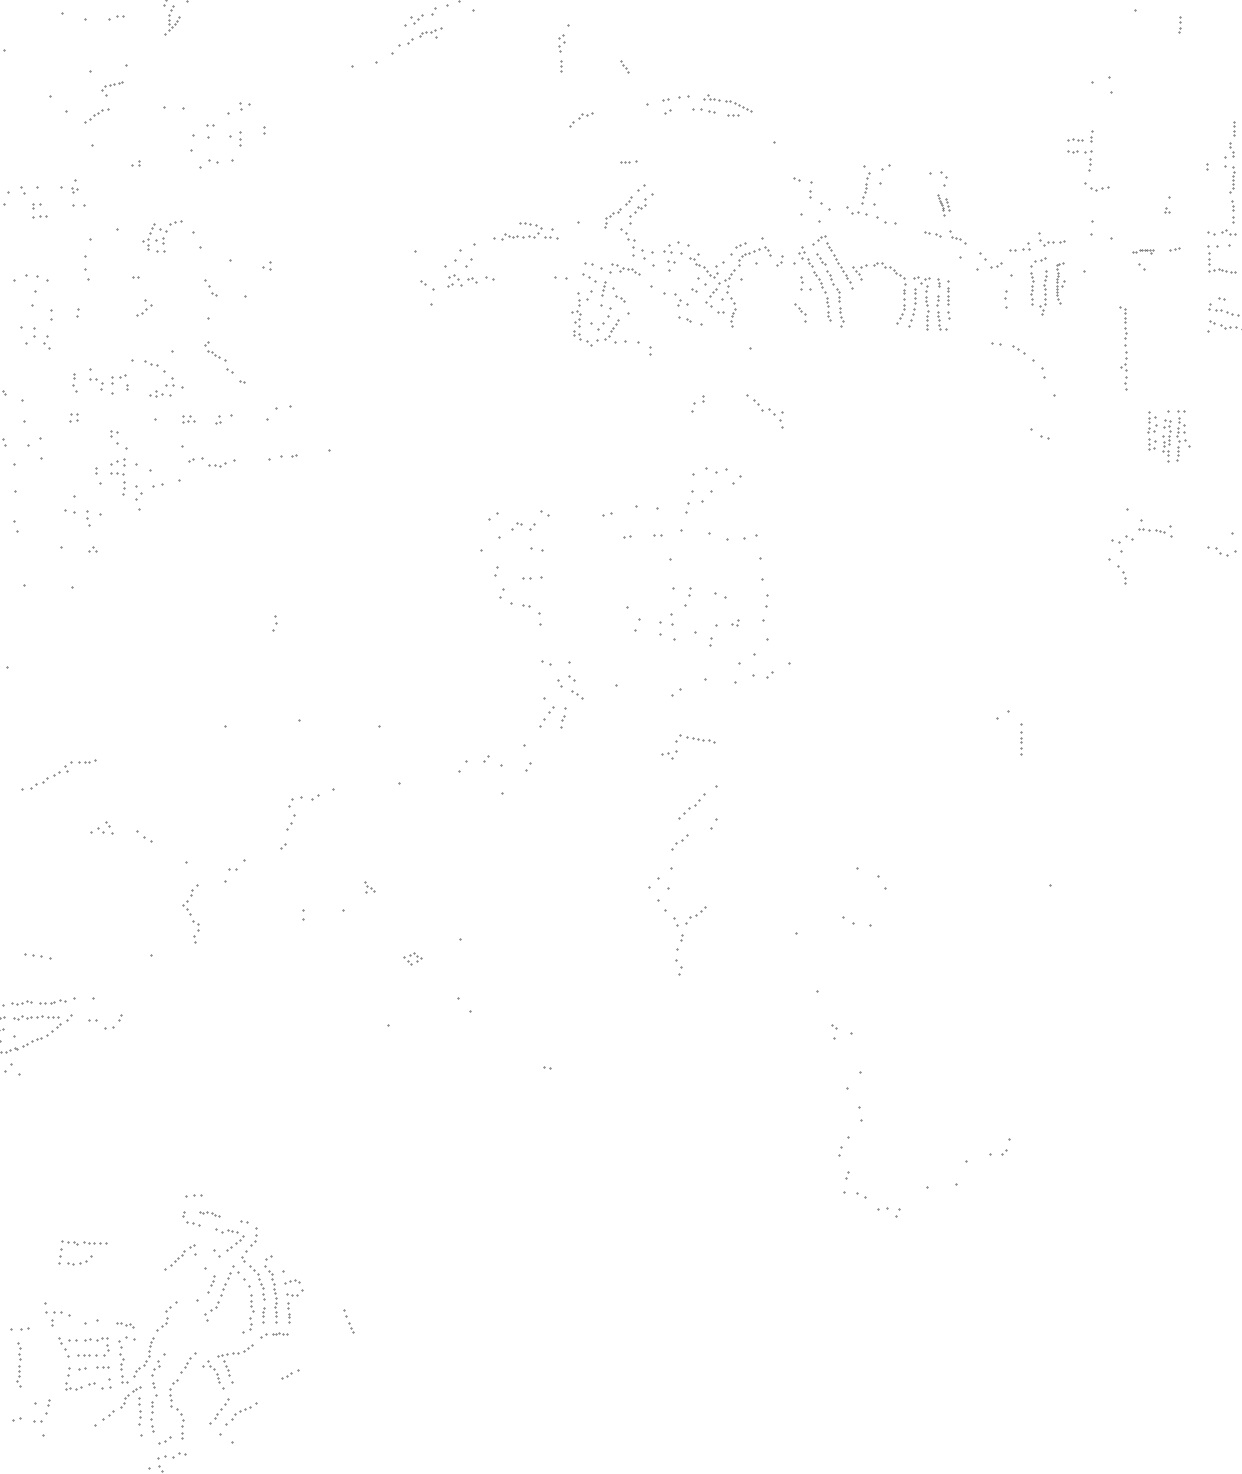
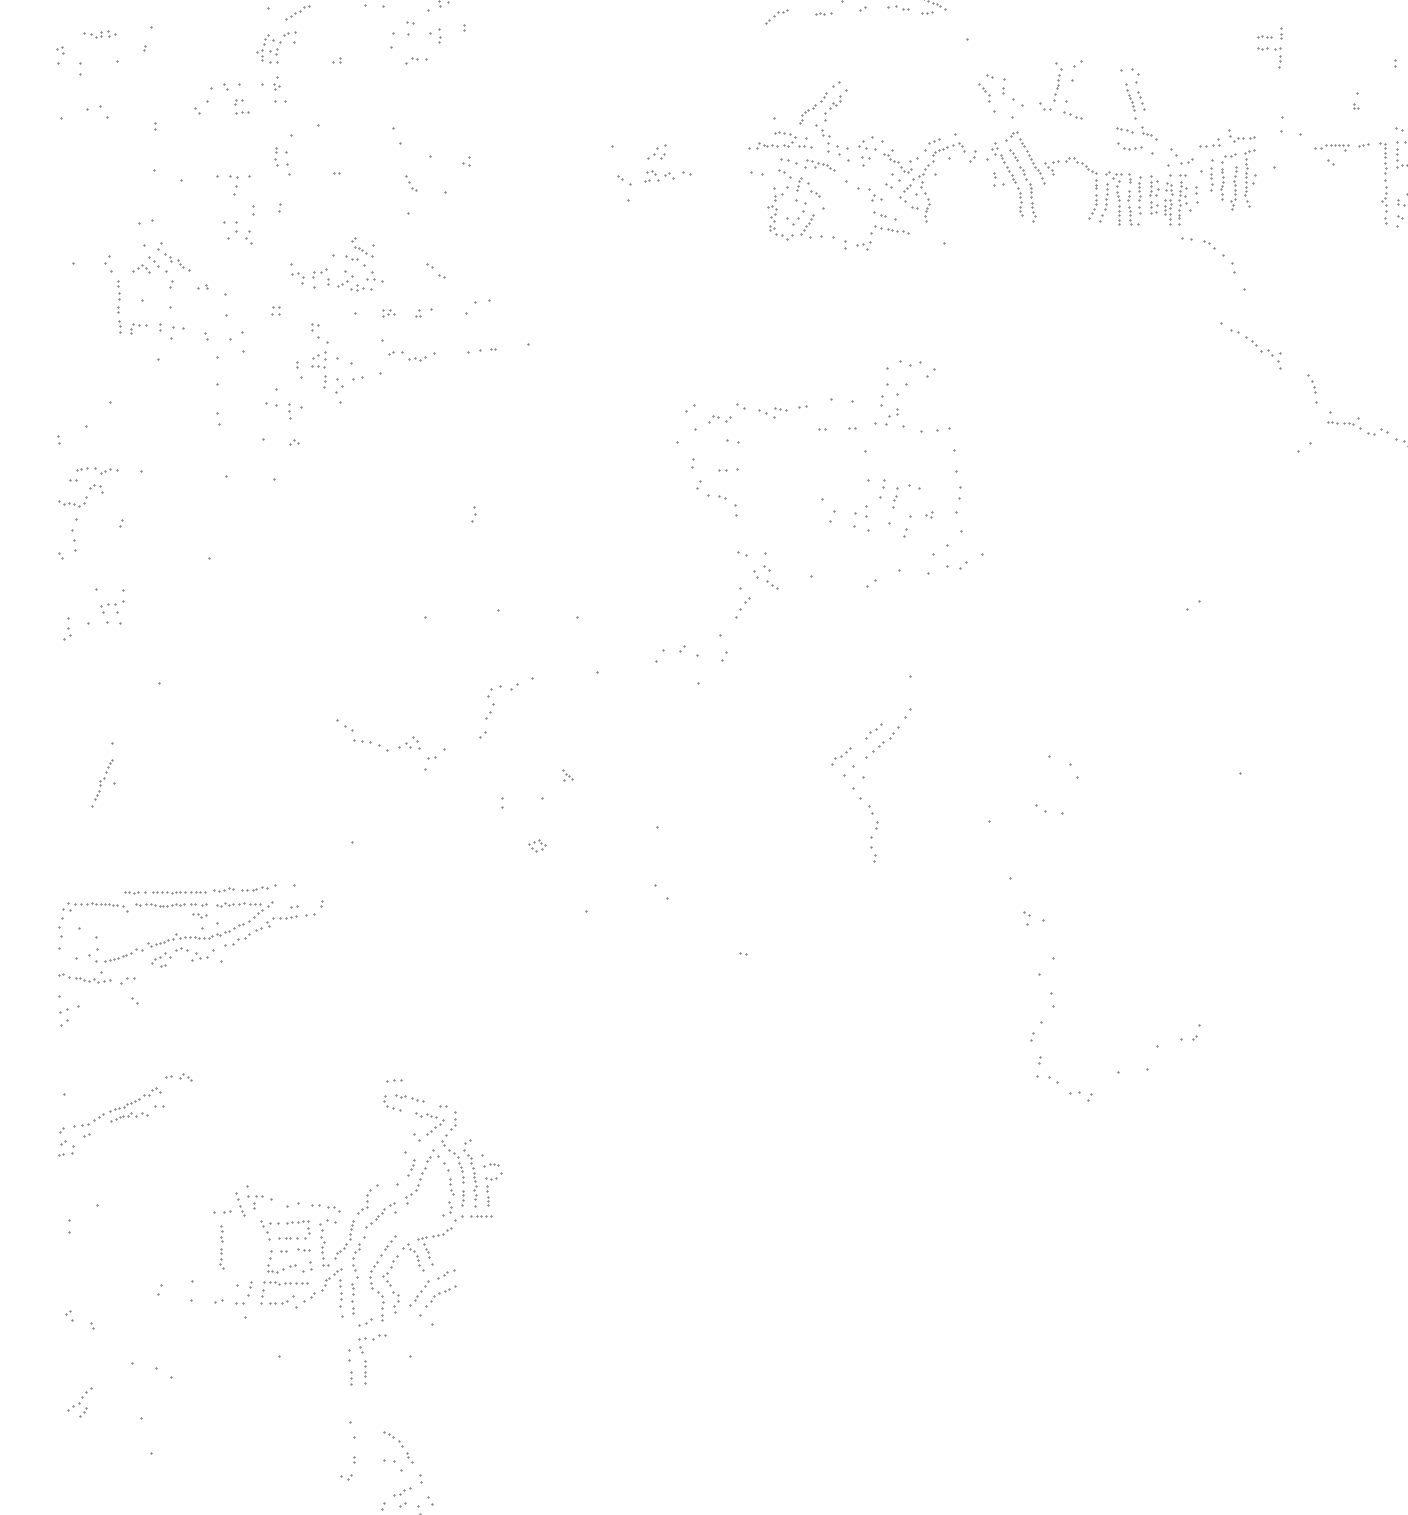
part: (628, 161) -> (823, 13), moved
part: (216, 163) -> (416, 60), size x0.62
part: (1096, 186) -> (1129, 146), moved
part: (944, 205) -> (1135, 101), size x1.67
part: (880, 219) -> (1072, 115), size x0.62
part: (526, 231) -> (780, 140), moved
part: (162, 236) -> (276, 47), moved
part: (1142, 251) -> (1331, 147), size x1.67
part: (459, 255) -> (656, 151), size x0.62
part: (1060, 283) -> (1250, 178), size x1.43
part: (31, 290) -> (233, 185), size x0.62
part: (144, 307) -> (345, 278), moved
part: (800, 312) -> (984, 92), moved
part: (1123, 348) -> (1383, 183), moved
part: (215, 351) -> (362, 247), moved
part: (74, 382) -> (276, 156), moved
part: (697, 403) -> (891, 416), moved
part: (765, 411) -> (1263, 352), moved
part: (1168, 435) -> (1170, 199), moved
part: (576, 519) -> (772, 412), added
part: (1122, 539) -> (1377, 431), moved
part: (1122, 574) -> (1311, 383), moved
part: (563, 717) -> (895, 497), moved
part: (687, 738) -> (881, 229), moved
part: (1021, 739) -> (1211, 175), moved
part: (58, 774) -> (260, 930), moved
part: (691, 806) -> (885, 739), moved
part: (102, 827) -> (409, 742), moved
part: (190, 913) -> (390, 1284), moved
part: (696, 915) -> (841, 756), moved
part: (37, 955) -> (366, 742), moved
part: (412, 958) -> (537, 845), moved
part: (209, 1214) -> (409, 1098), size x1.43
part: (83, 1244) -> (285, 1284), moved
part: (180, 1257) -> (380, 1215), moved
part: (349, 1321) -> (240, 1204), moved
part: (124, 1325) -> (325, 1208), size x1.67
part: (274, 1335) -> (473, 1218), size x1.43
part: (290, 1374) -> (446, 1274), moved

